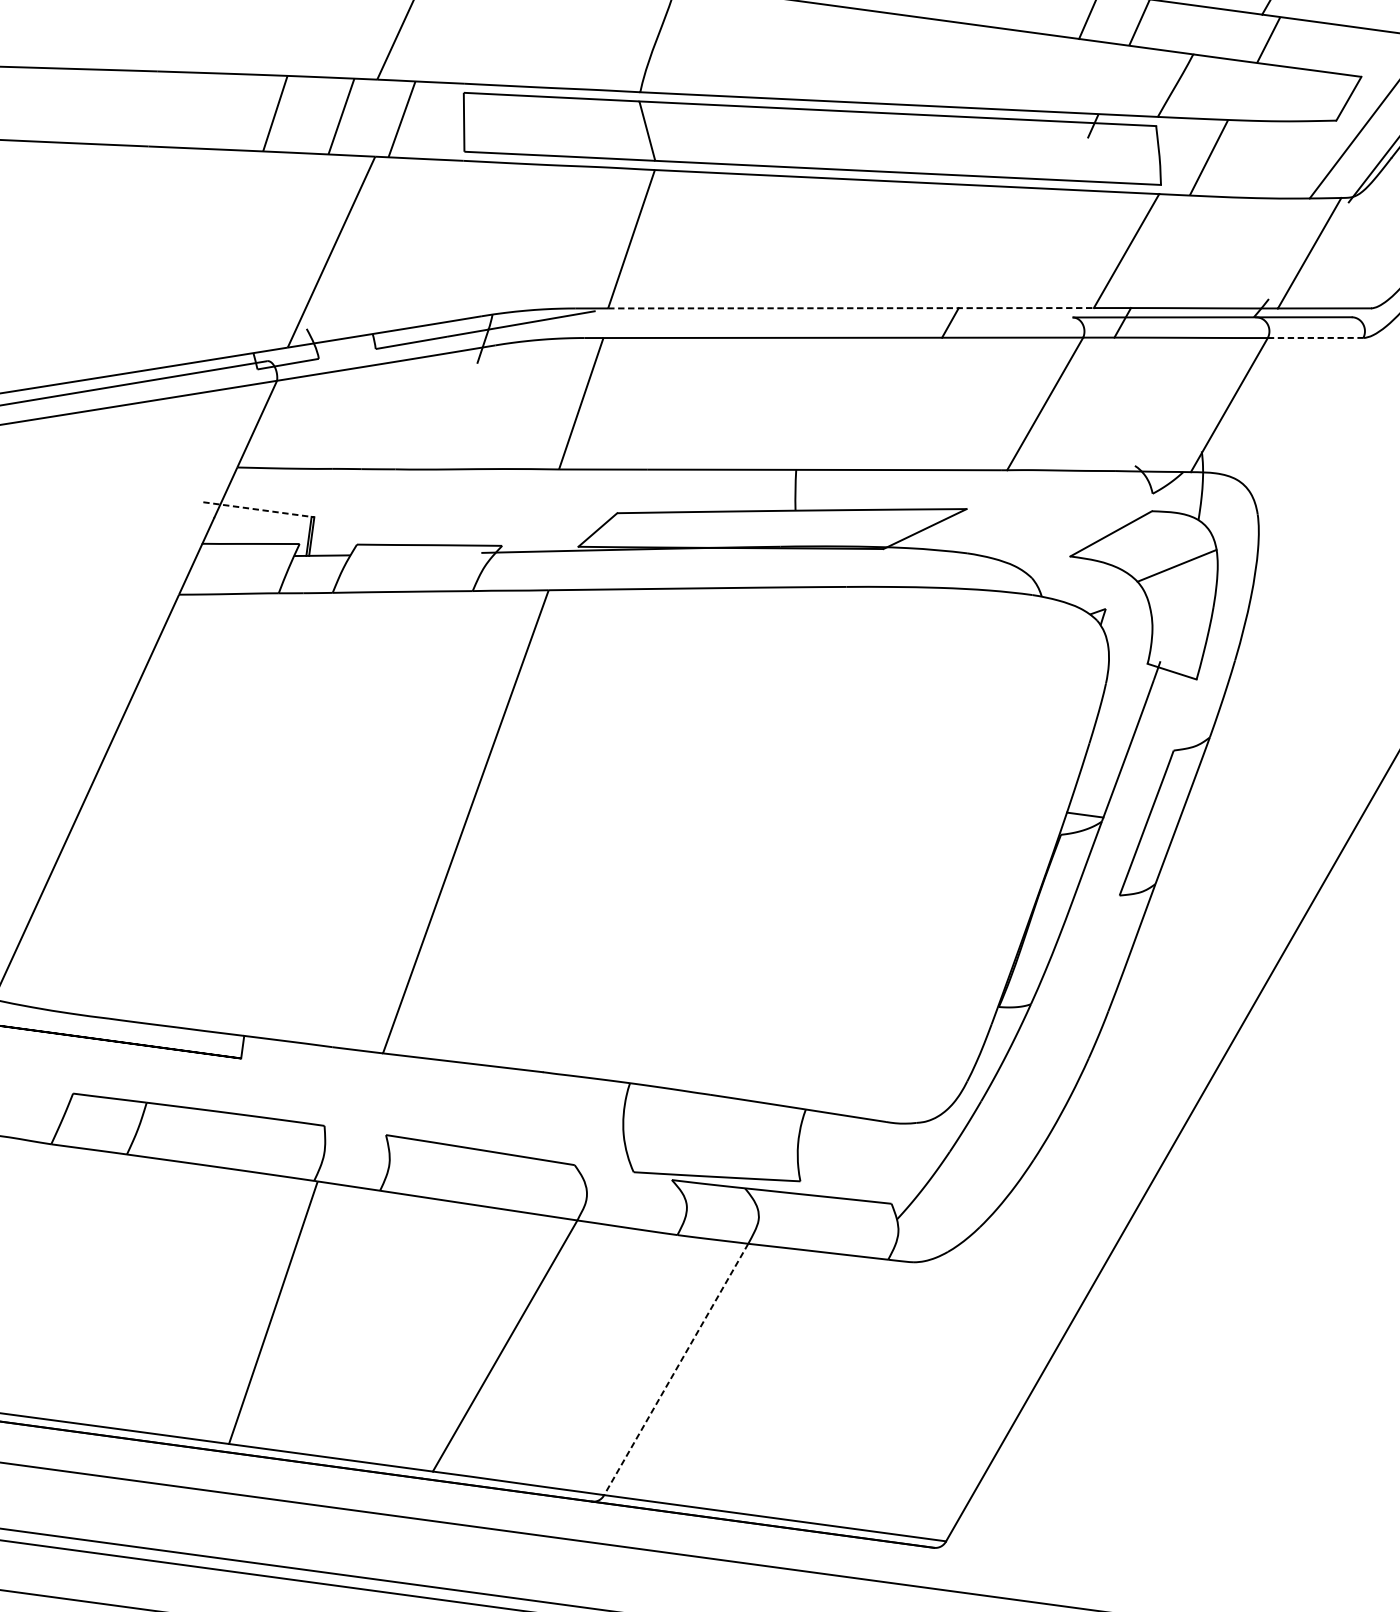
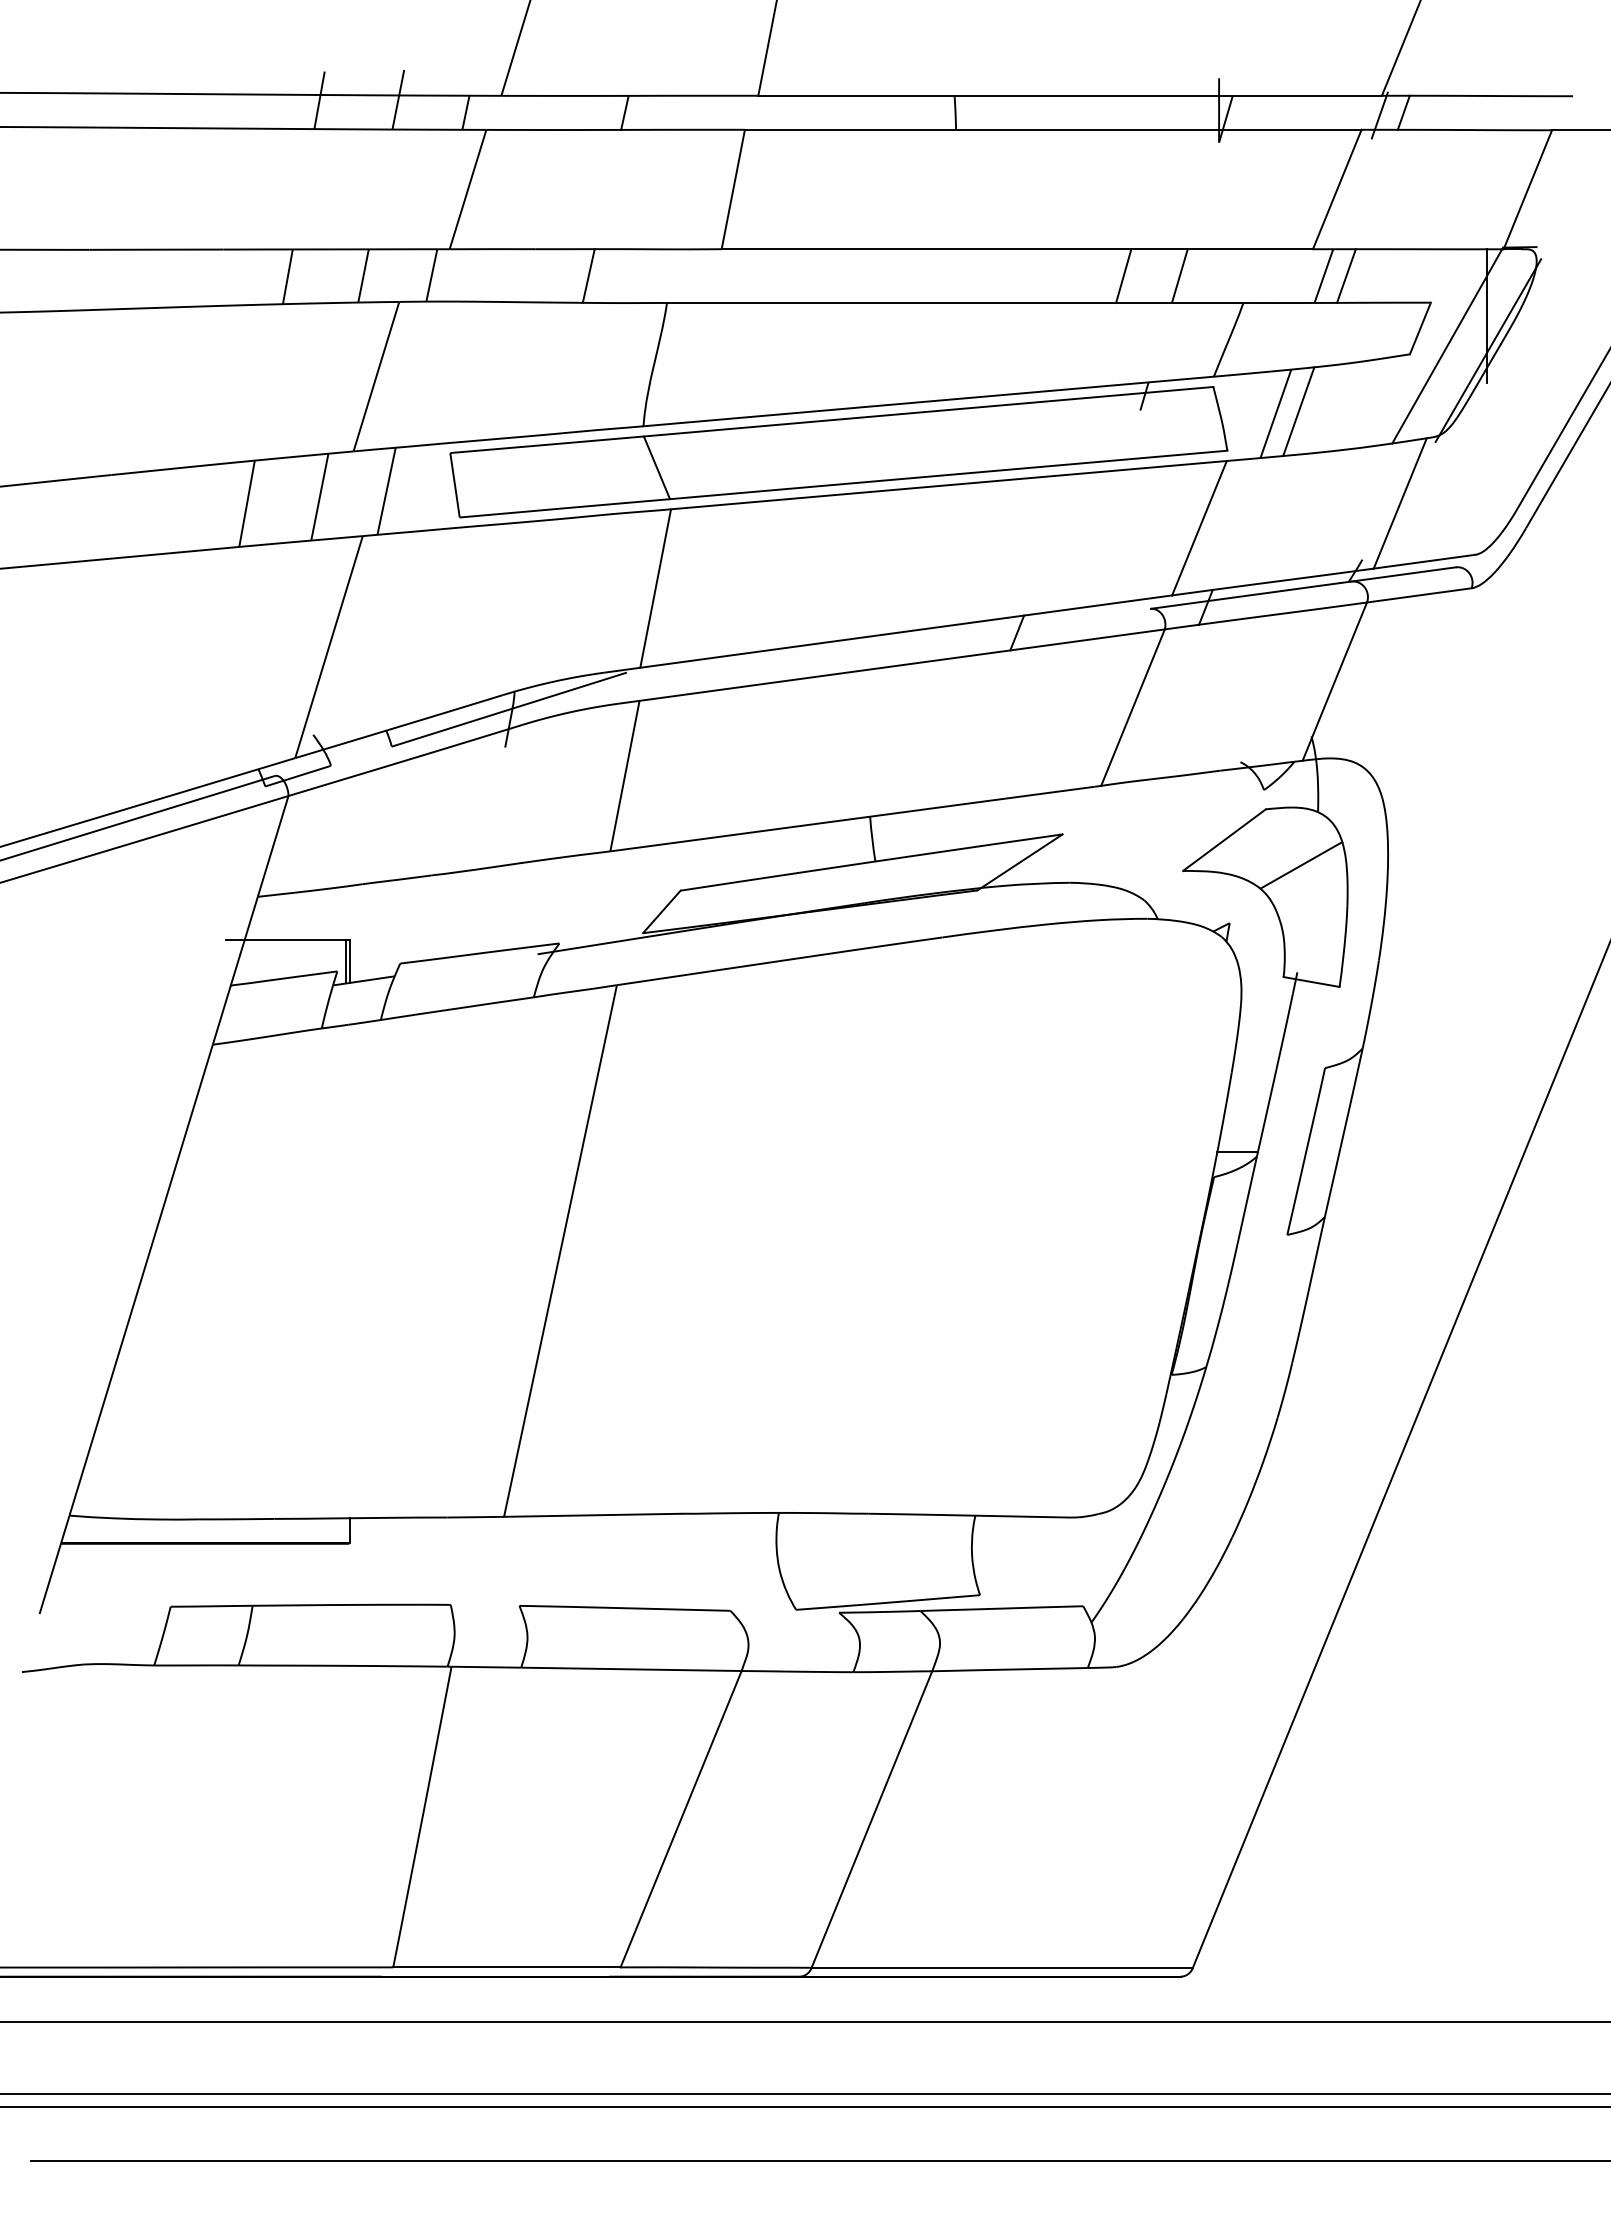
line: (1289, 42) -> (1346, 275), added
line: (1229, 158) -> (1298, 411), added
line: (851, 308) -> (906, 631), dashed -> solid
line: (1315, 338) -> (1419, 595), dashed -> solid
line: (257, 509) -> (286, 939), dashed -> solid
line: (675, 1370) -> (871, 1820), dashed -> solid

